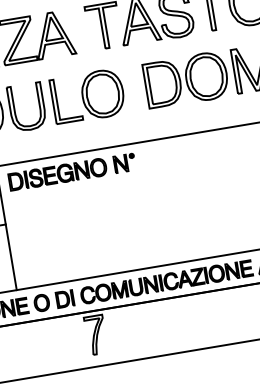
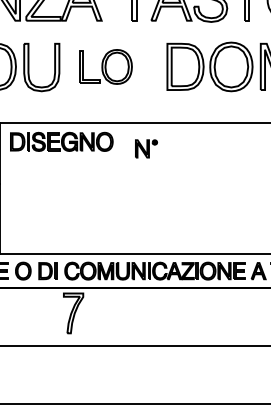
part: (87, 96) -> (105, 66), size x0.7
part: (124, 162) -> (146, 148), moved

